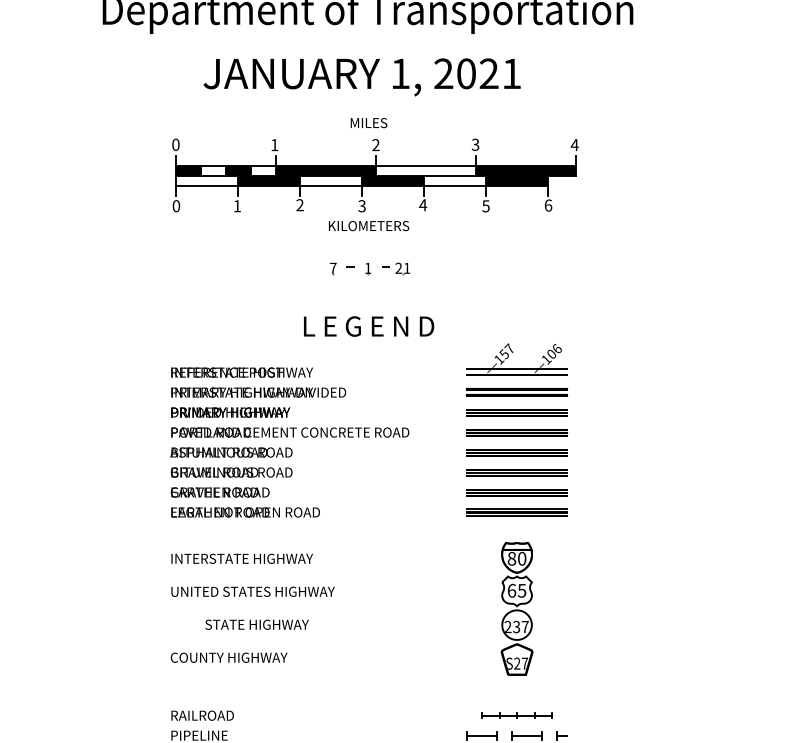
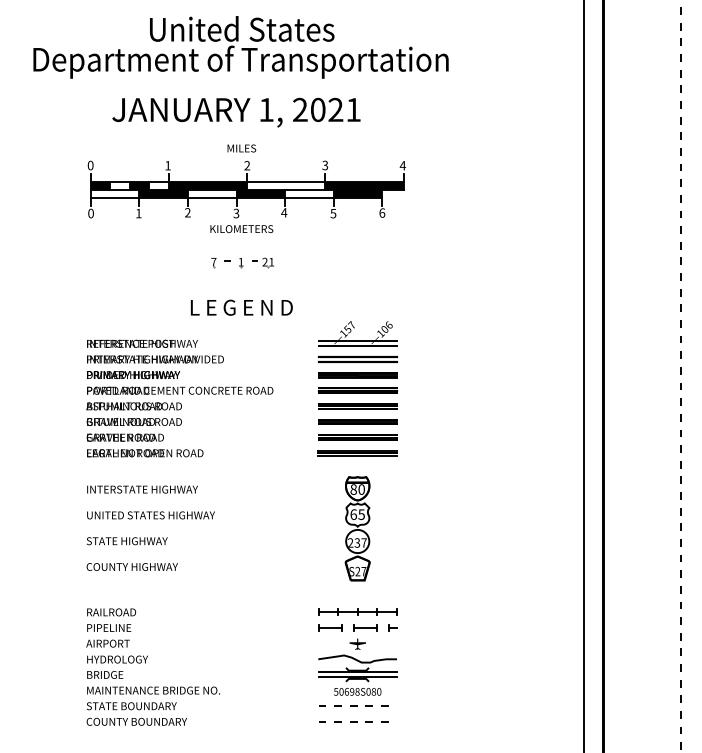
text: (256, 625) -> (126, 541), moved
part: (516, 714) -> (357, 611), size x1.43

